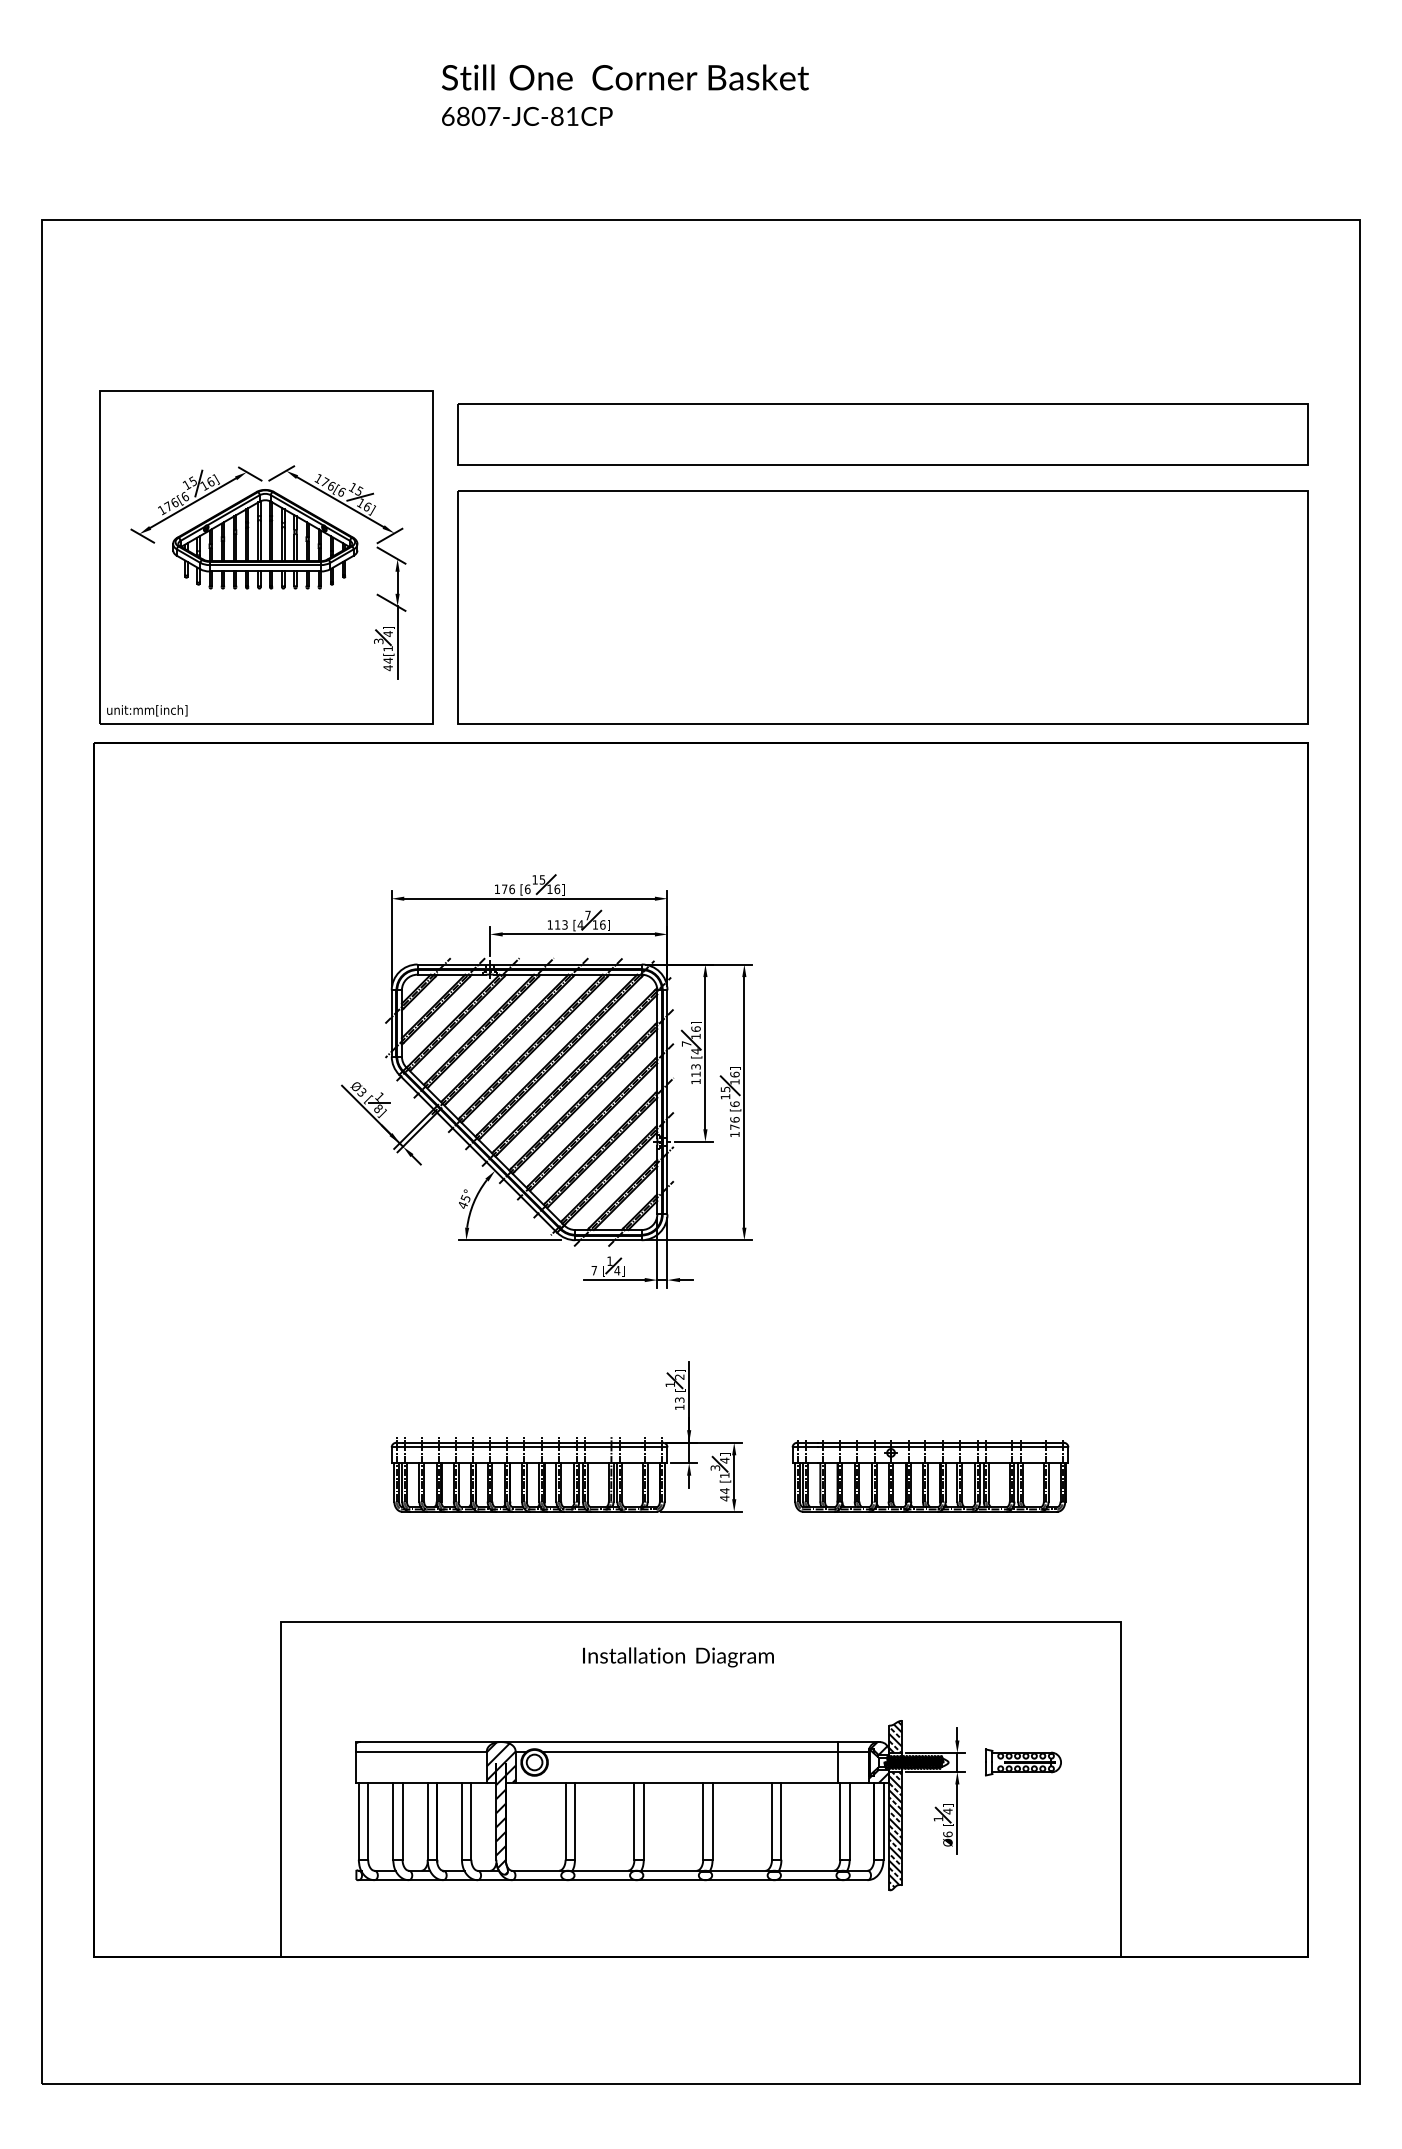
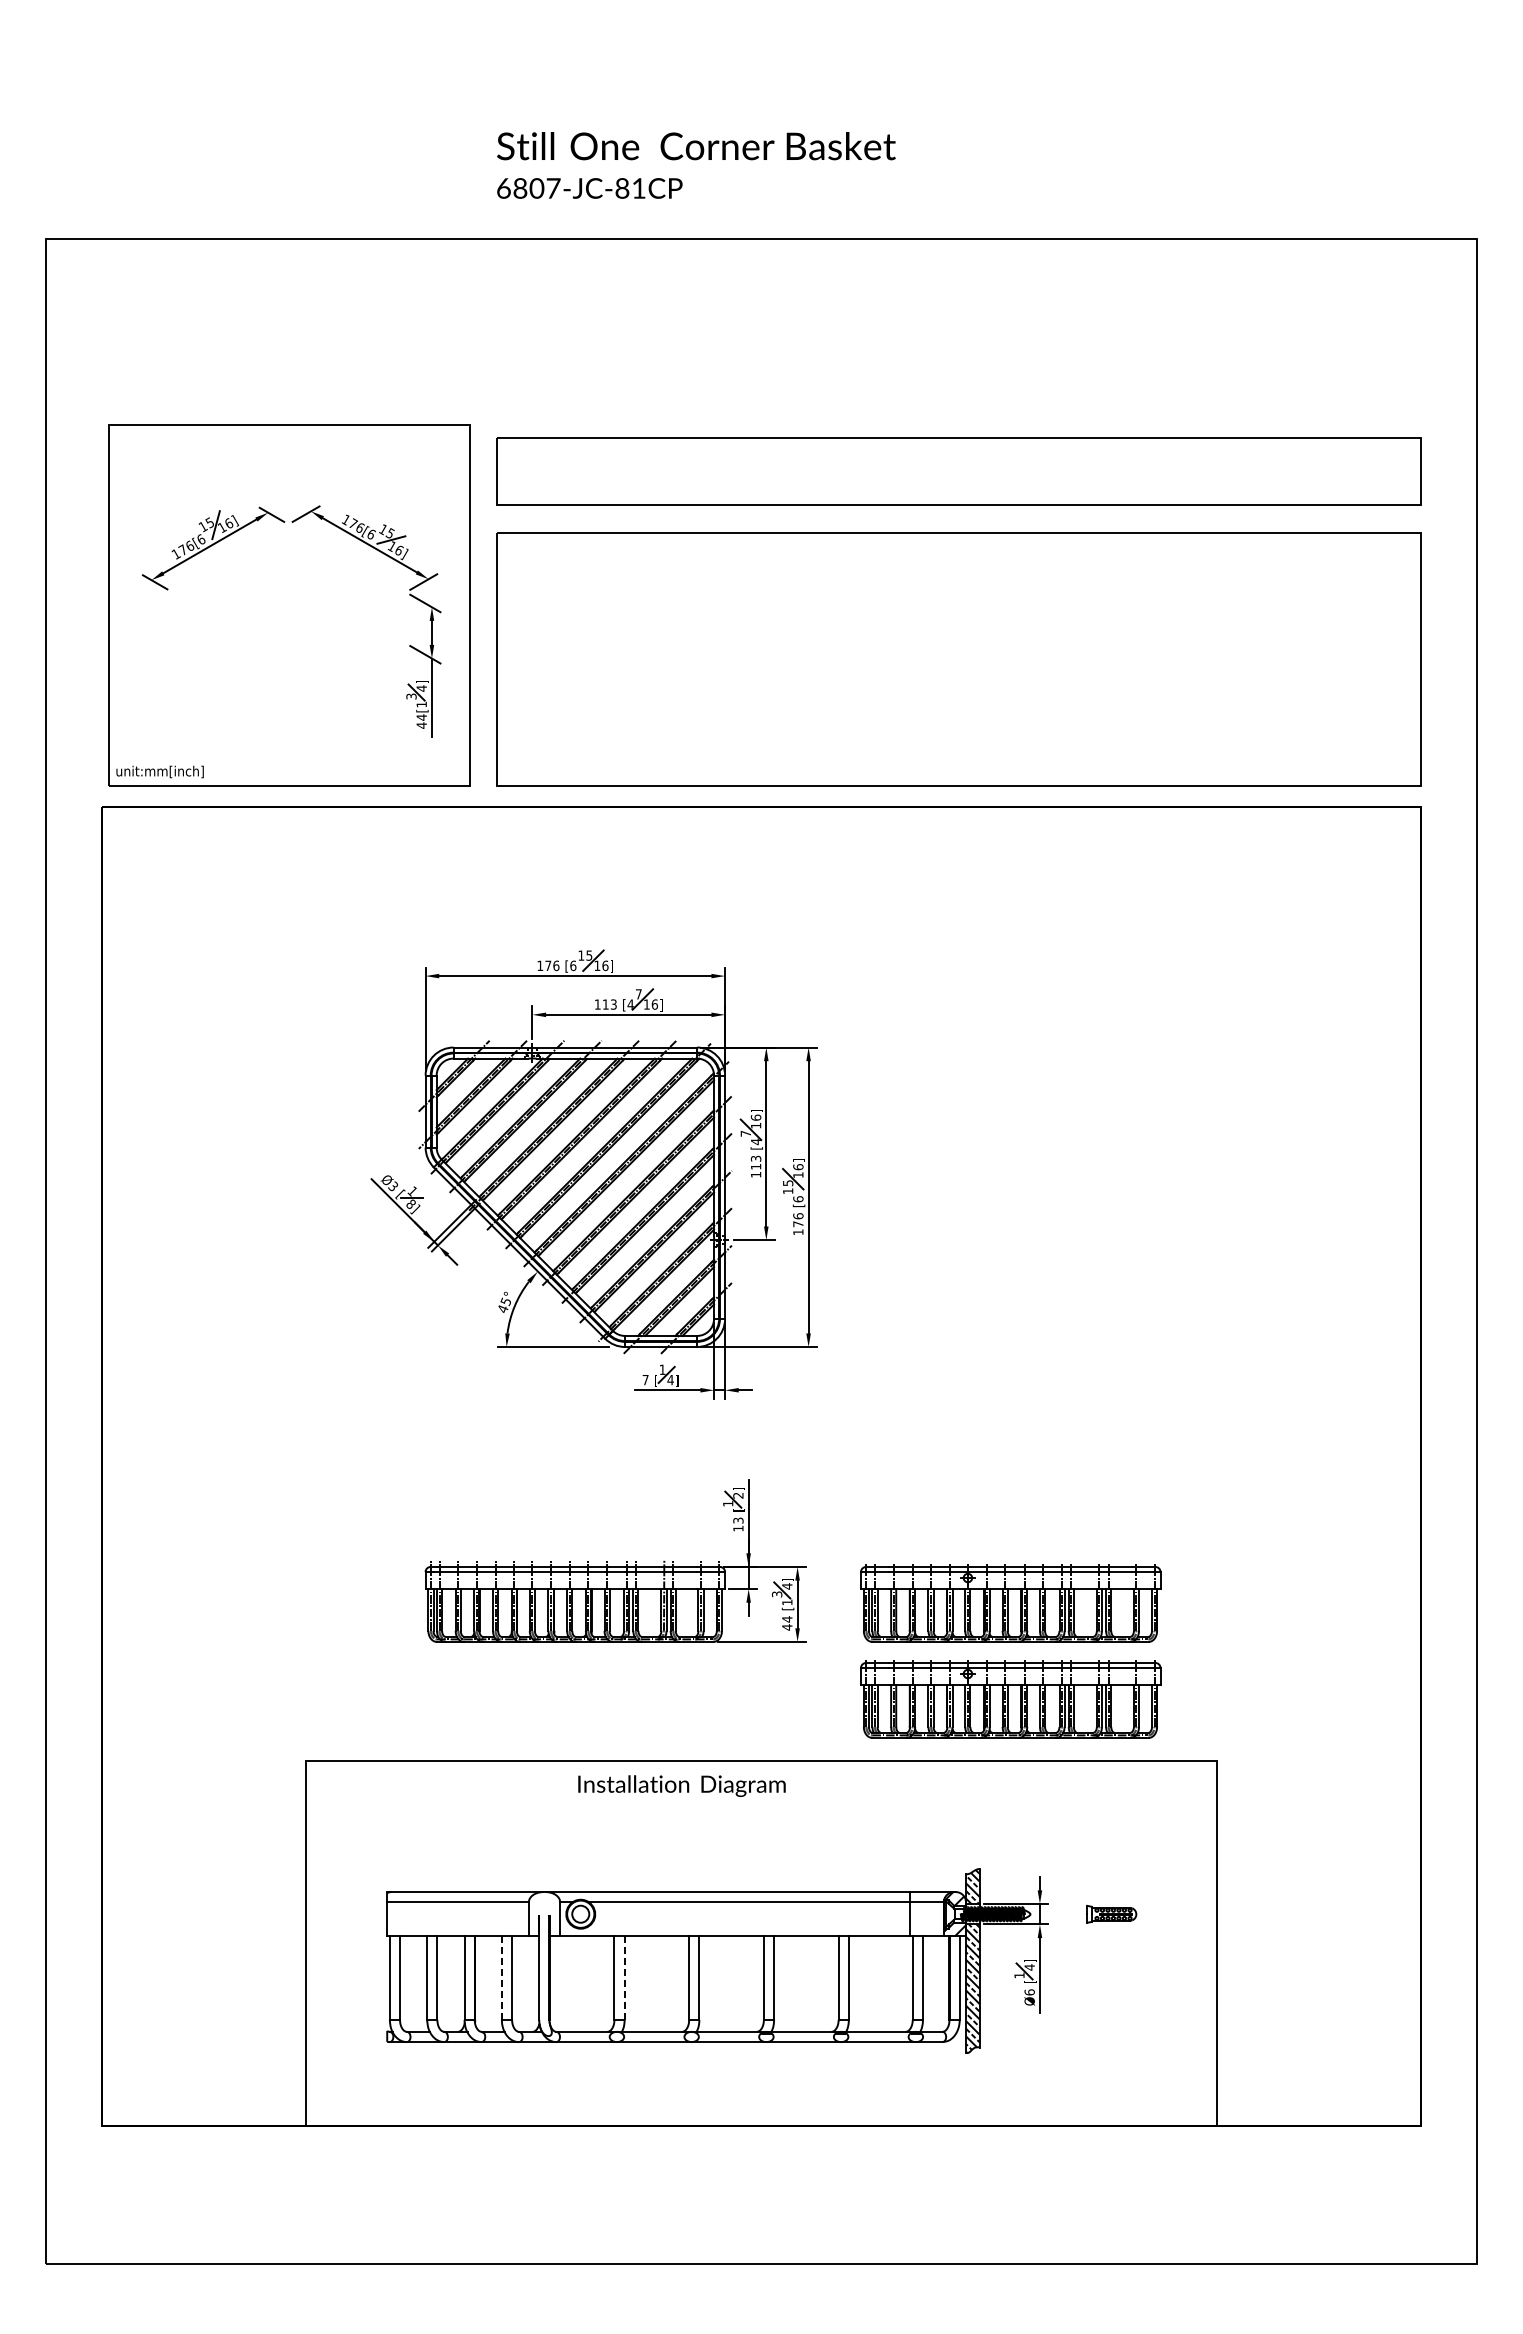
text: (625, 95) -> (696, 165), moved
part: (265, 539) -> (288, 585), removed
part: (930, 1564) -> (1010, 1699), added
text: (677, 1656) -> (681, 1785), moved
part: (1023, 1762) -> (1111, 1914), size x0.6
hatch: (501, 1808) -> (544, 1964), removed
line: (461, 1821) -> (501, 1978), solid -> dashed
line: (574, 1821) -> (624, 1978), solid -> dashed

